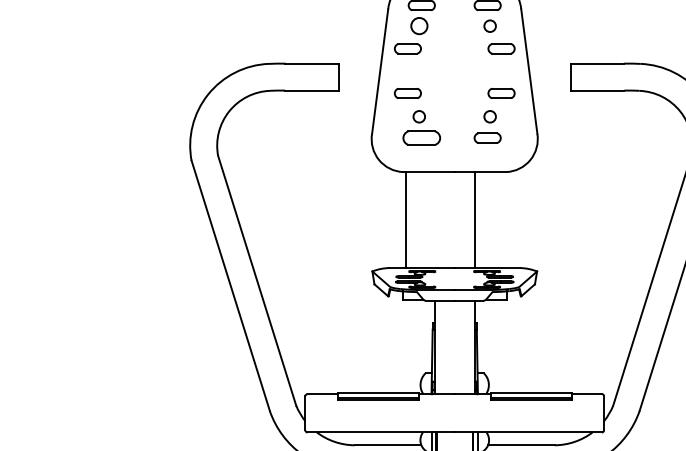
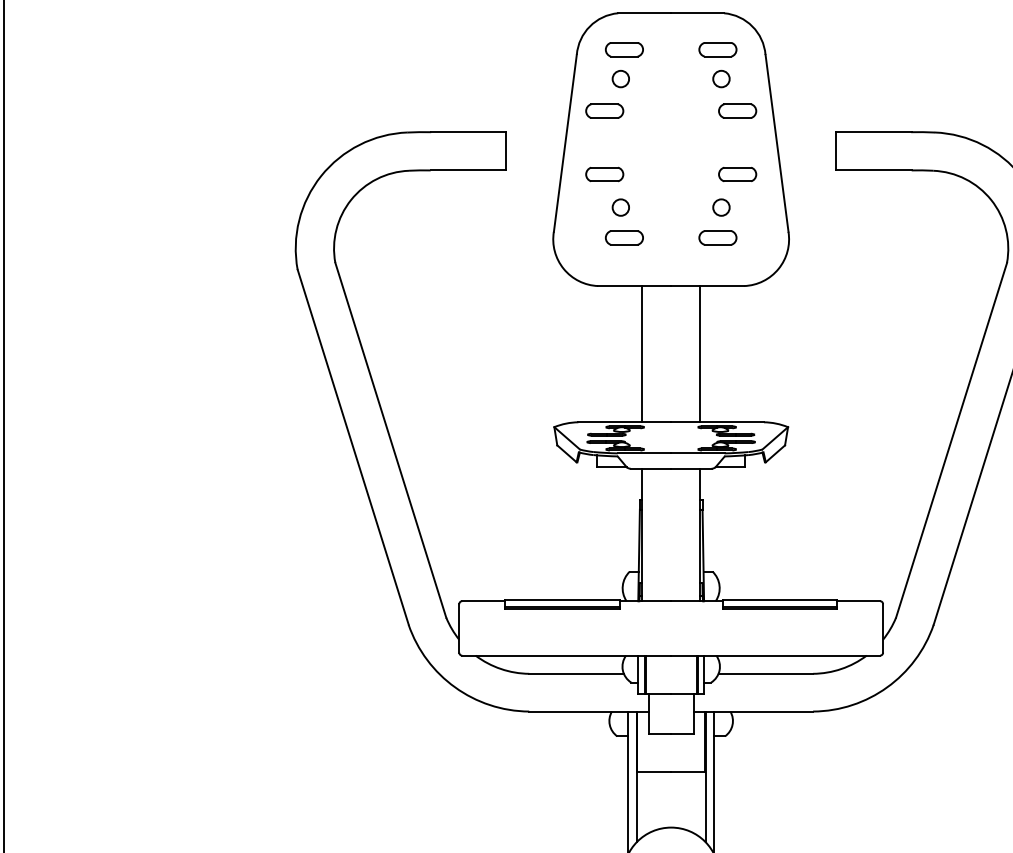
circle: (419, 26) -> (620, 79), size x0.71
part: (421, 137) -> (624, 237), size x0.71
line: (405, 220) -> (642, 354), moved

